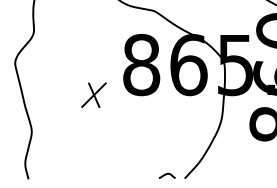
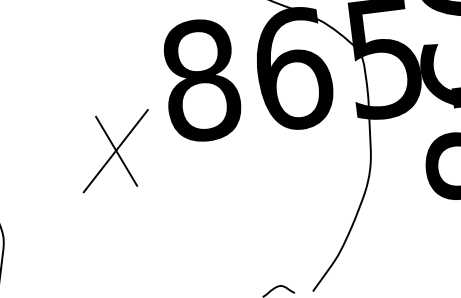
part: (93, 94) -> (114, 149), size x1.6

